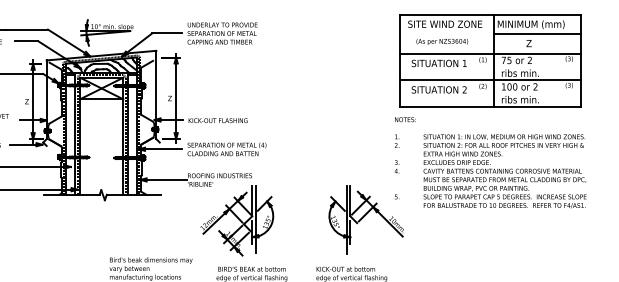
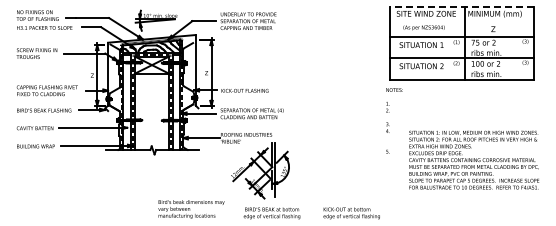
line: (489, 15) -> (461, 6), solid -> dashed
line: (536, 33) -> (499, 21), removed
text: (505, 170) -> (474, 159), moved
part: (366, 219) -> (363, 169), removed

